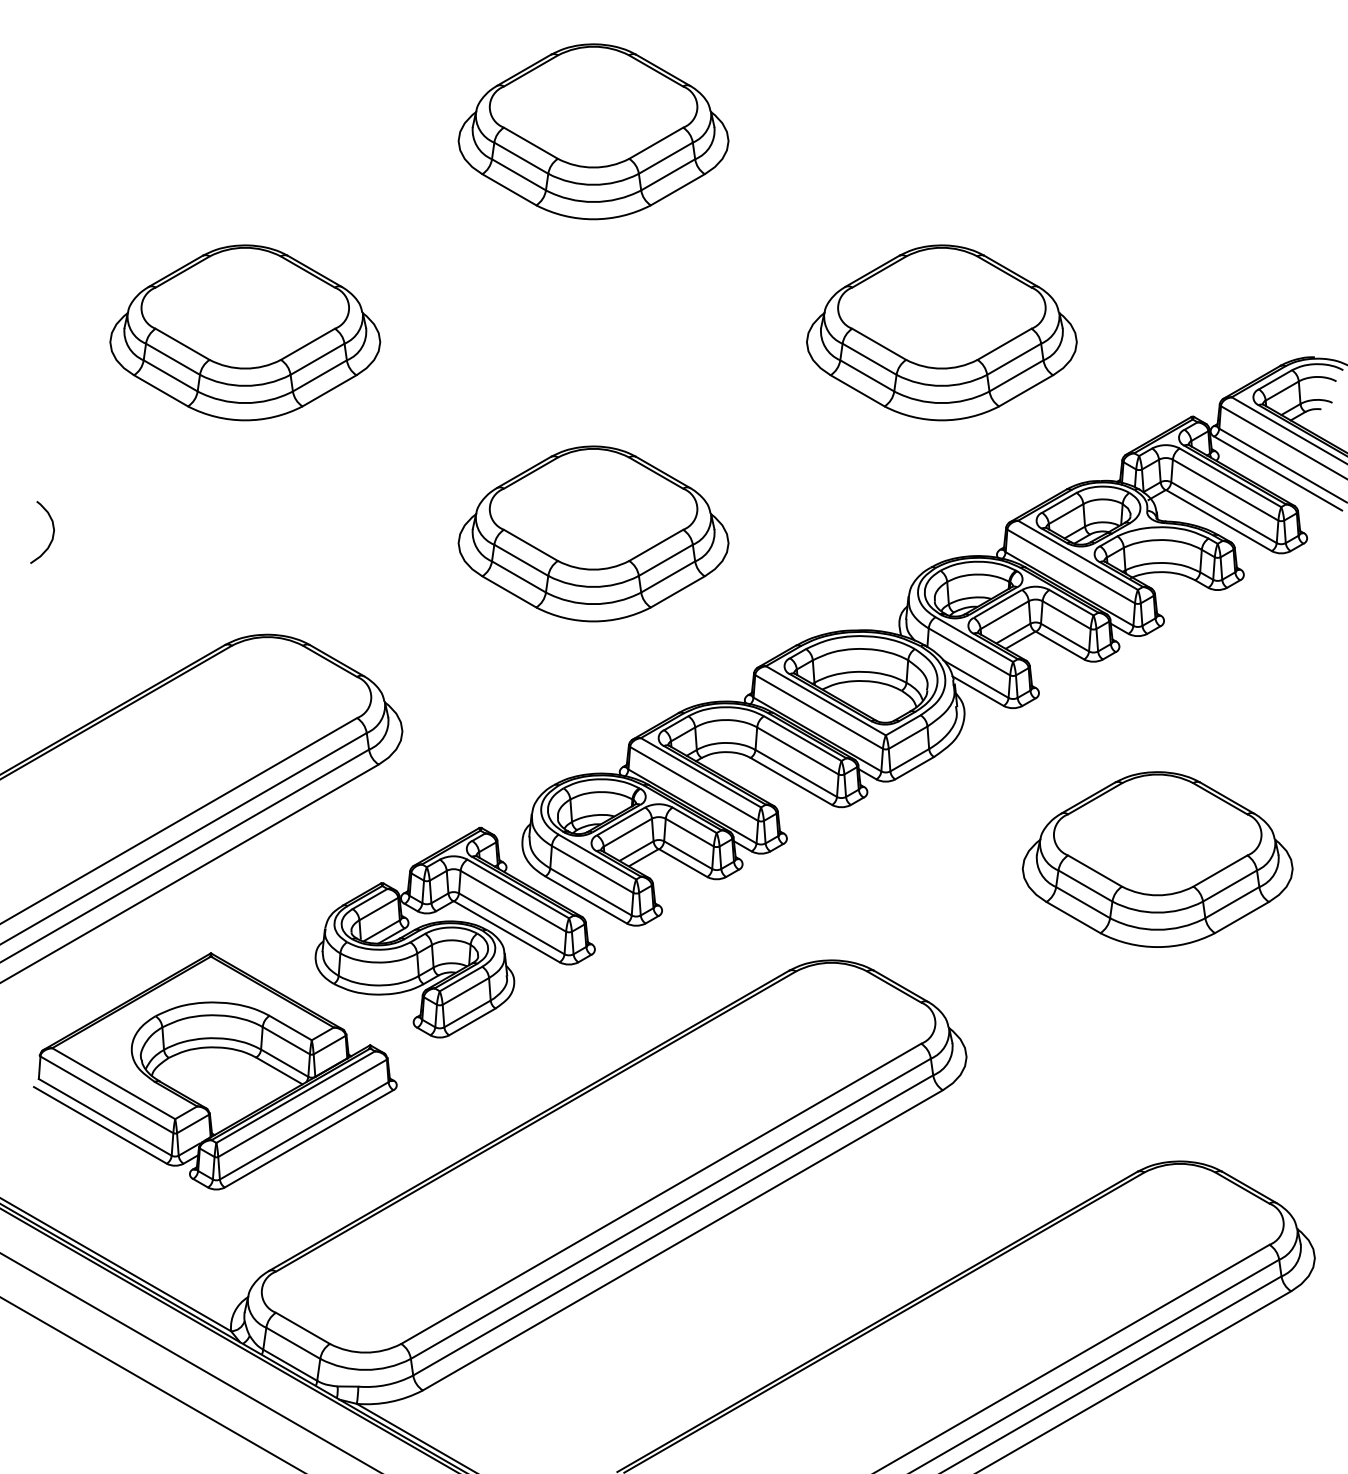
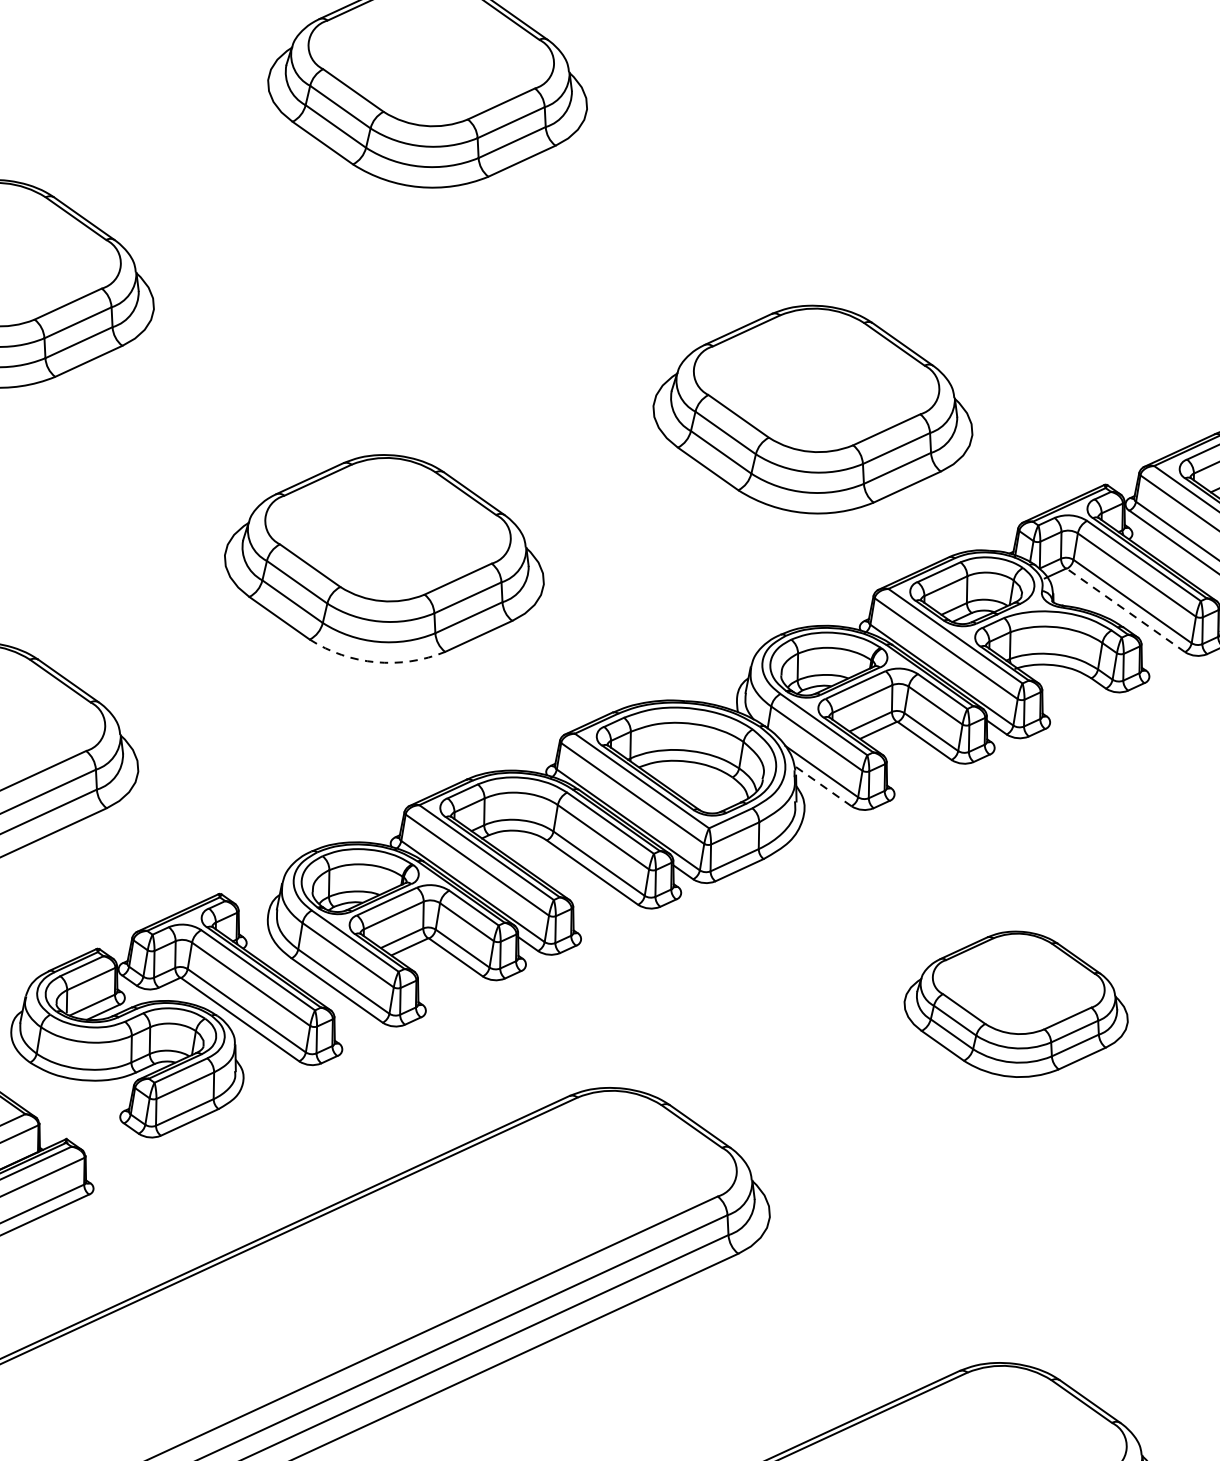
part: (941, 332) -> (813, 409), moved
line: (1219, 520) -> (1126, 610), solid -> dashed
arc: (593, 621) -> (375, 662), solid -> dashed
line: (978, 691) -> (823, 786), solid -> dashed
part: (1157, 859) -> (1016, 1004), size x0.7

